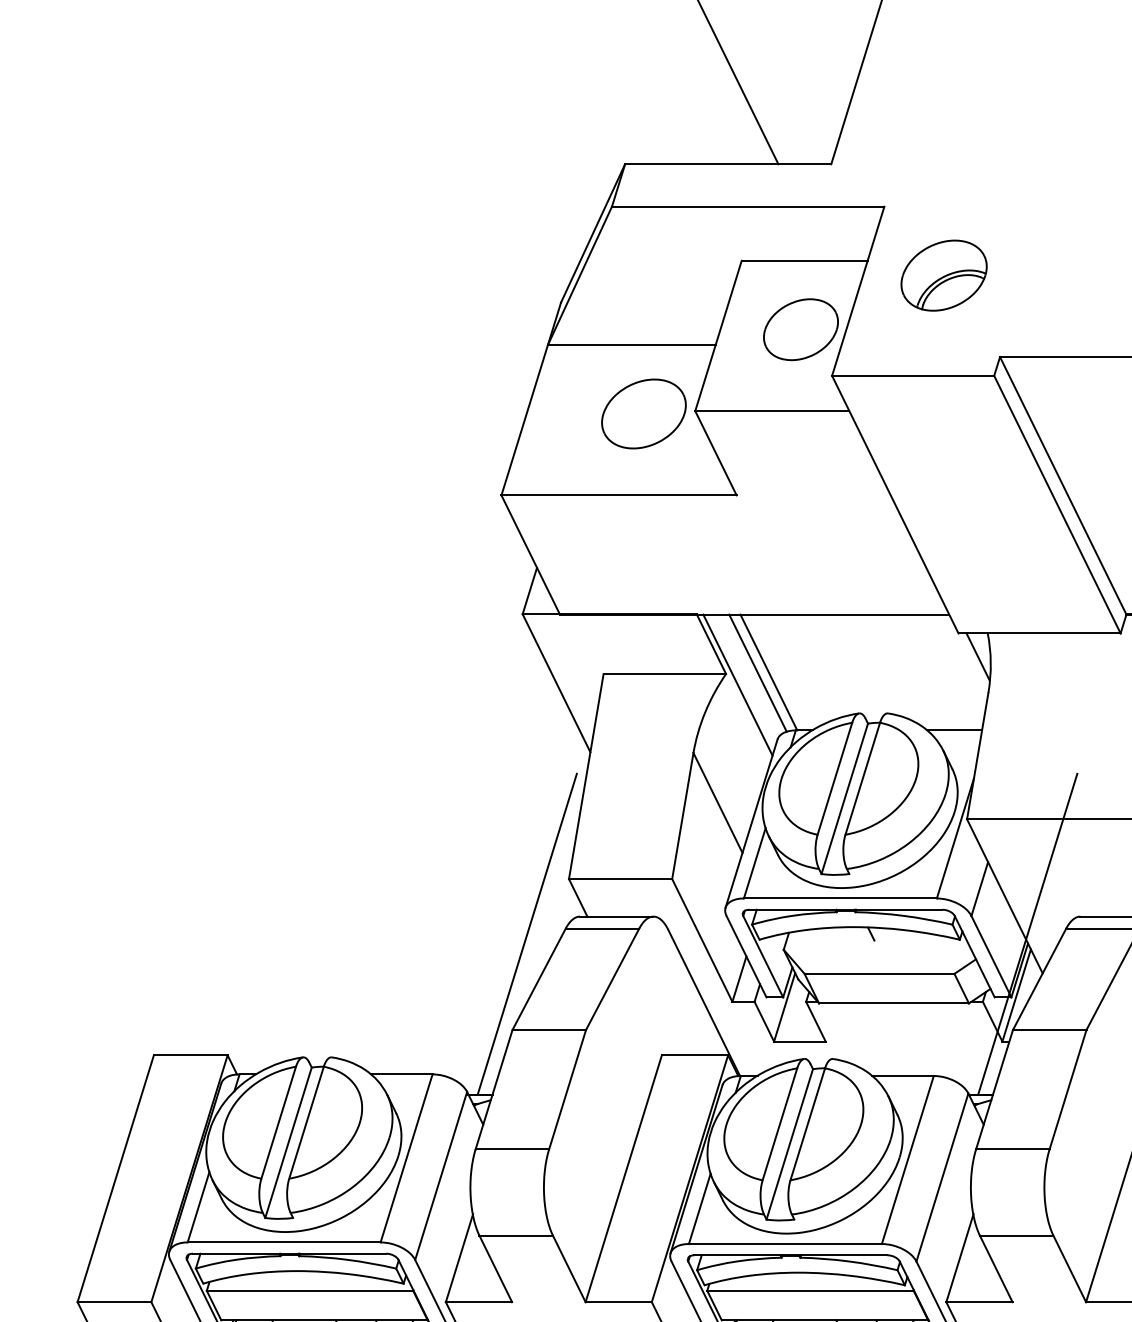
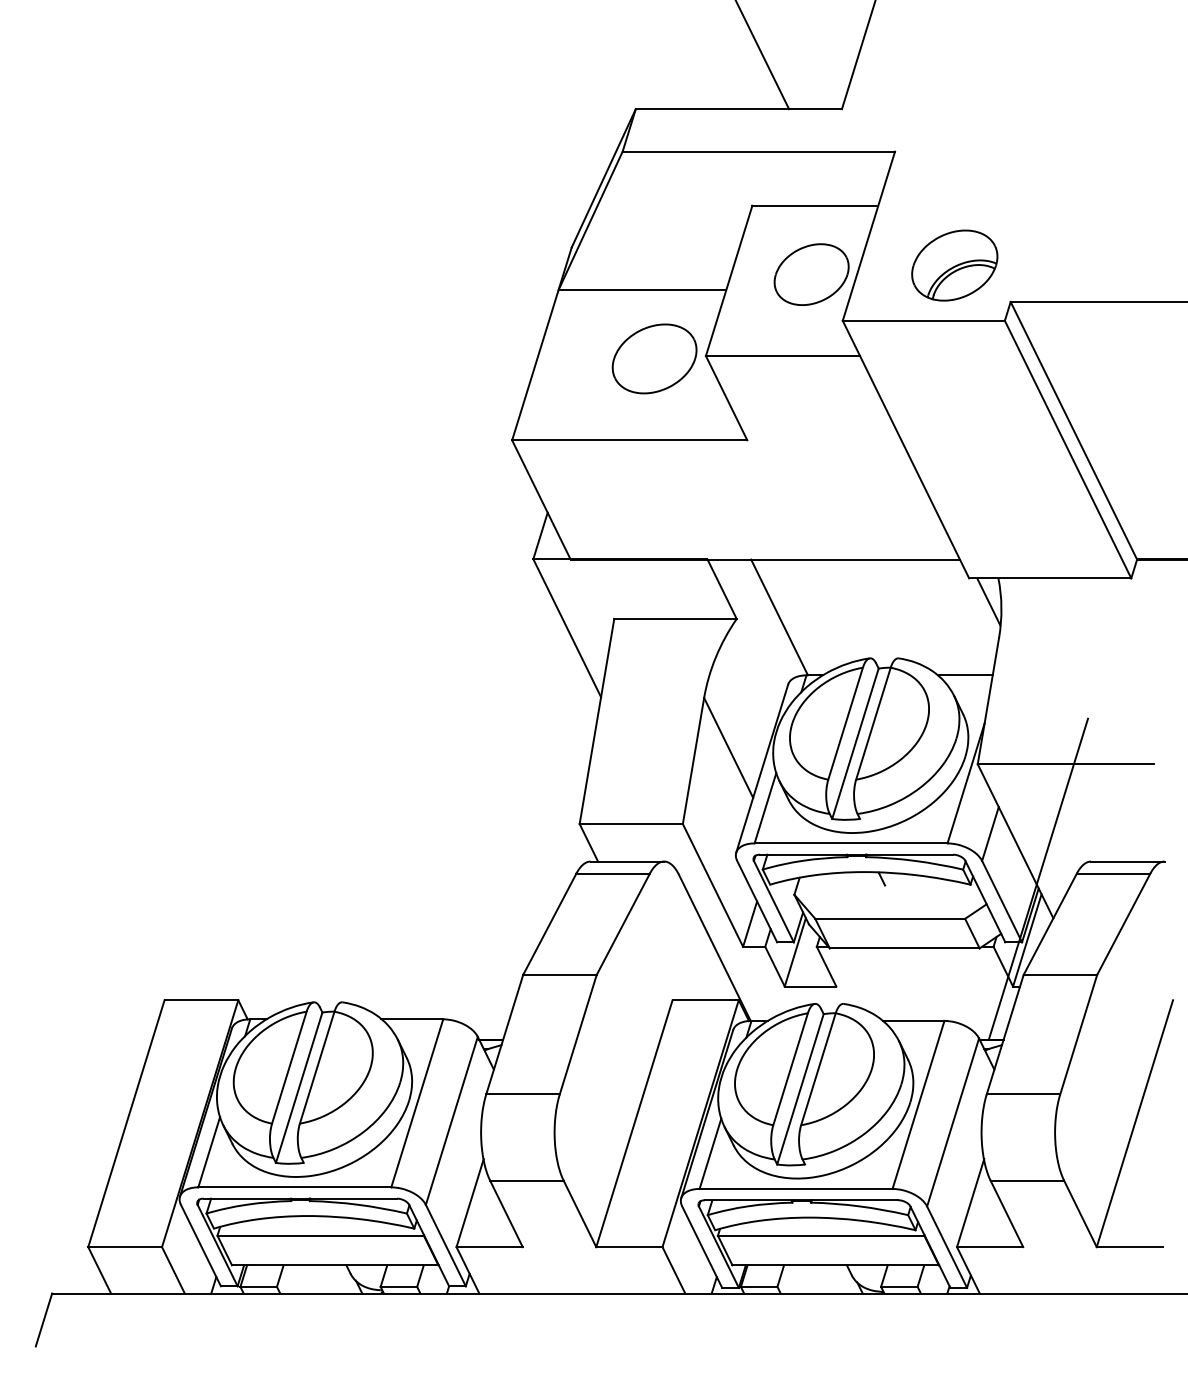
part: (943, 275) -> (954, 265), moved
line: (757, 672) -> (768, 617), removed
line: (737, 684) -> (748, 629), removed
line: (526, 933) -> (537, 878), removed

